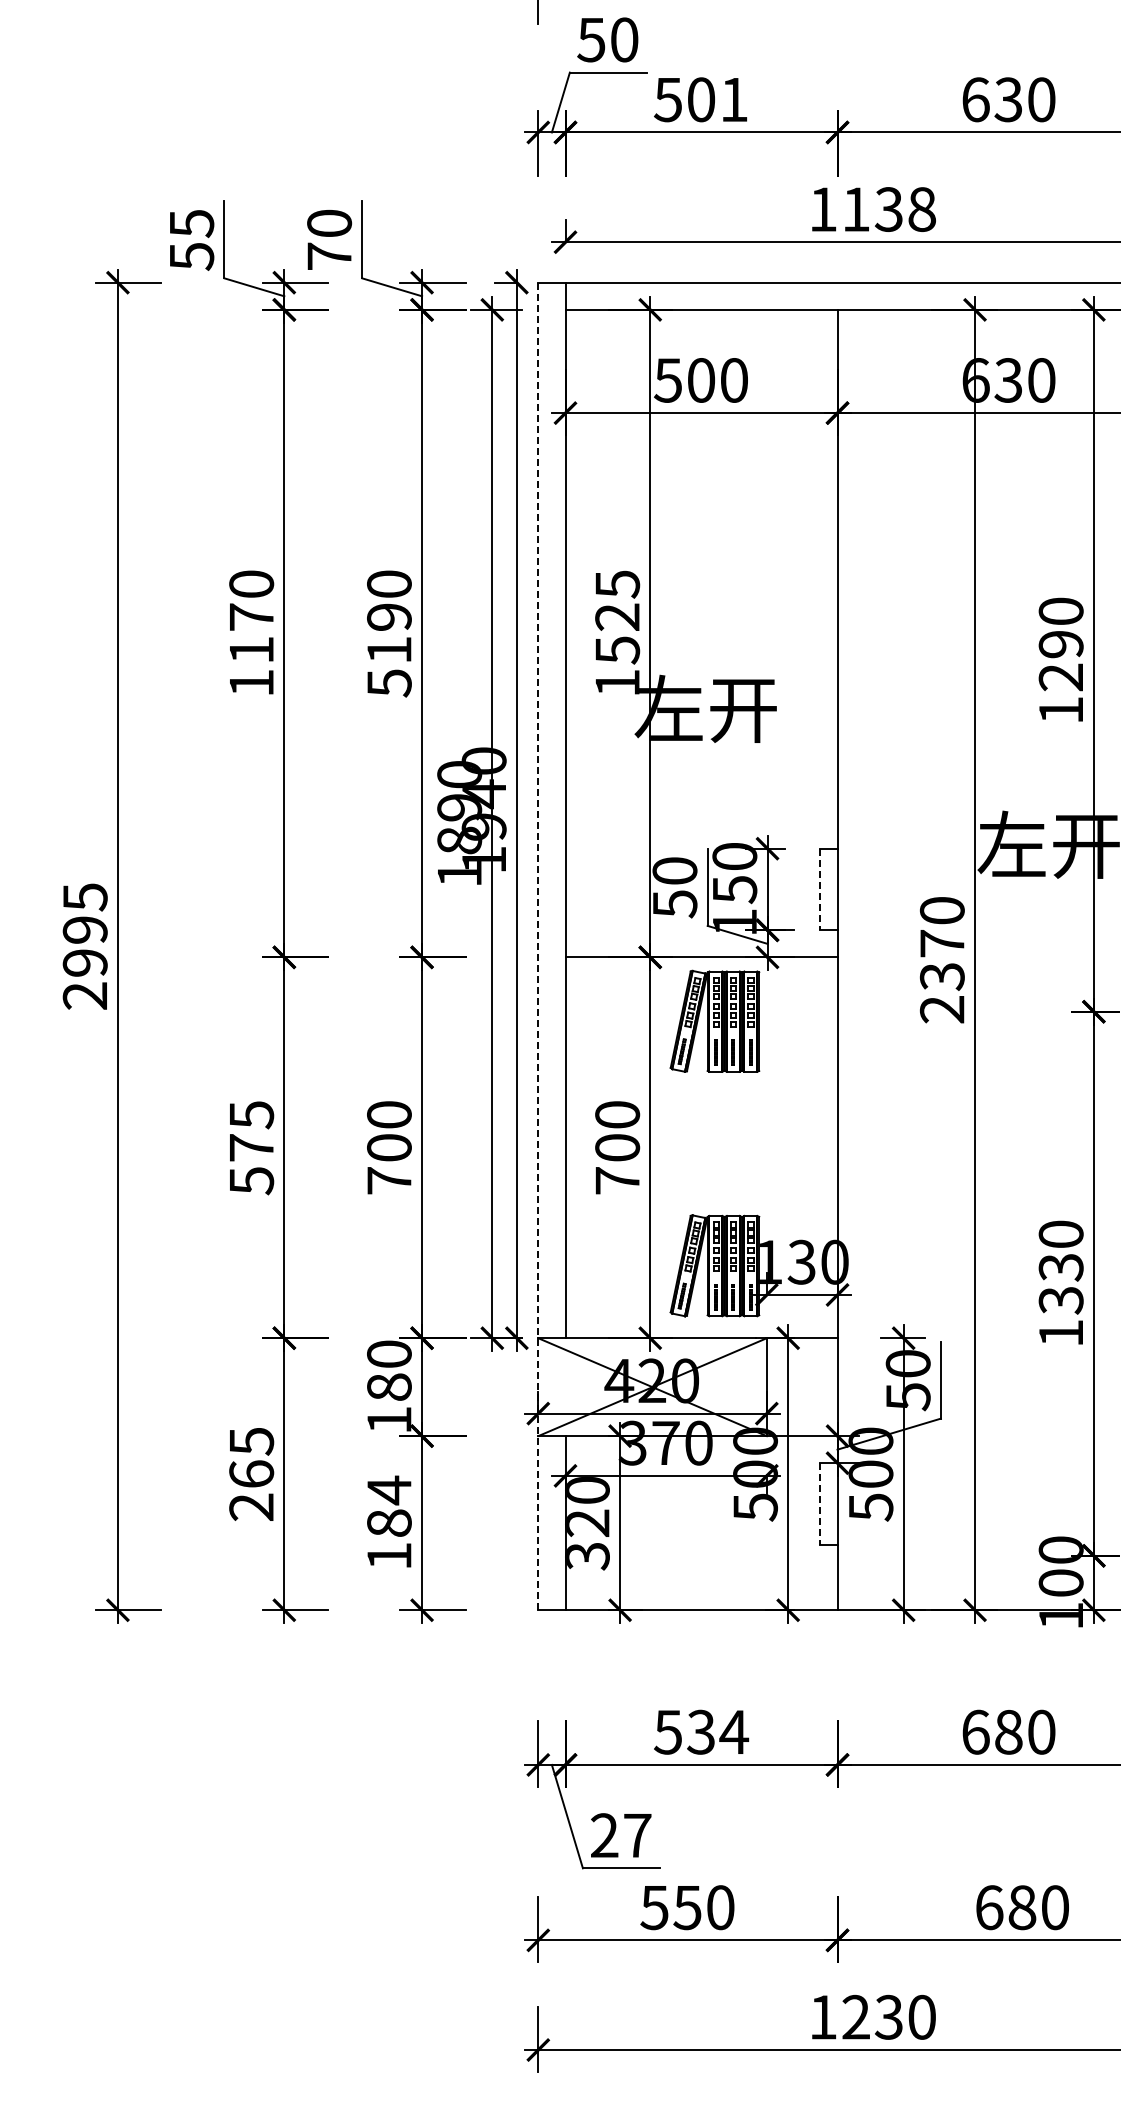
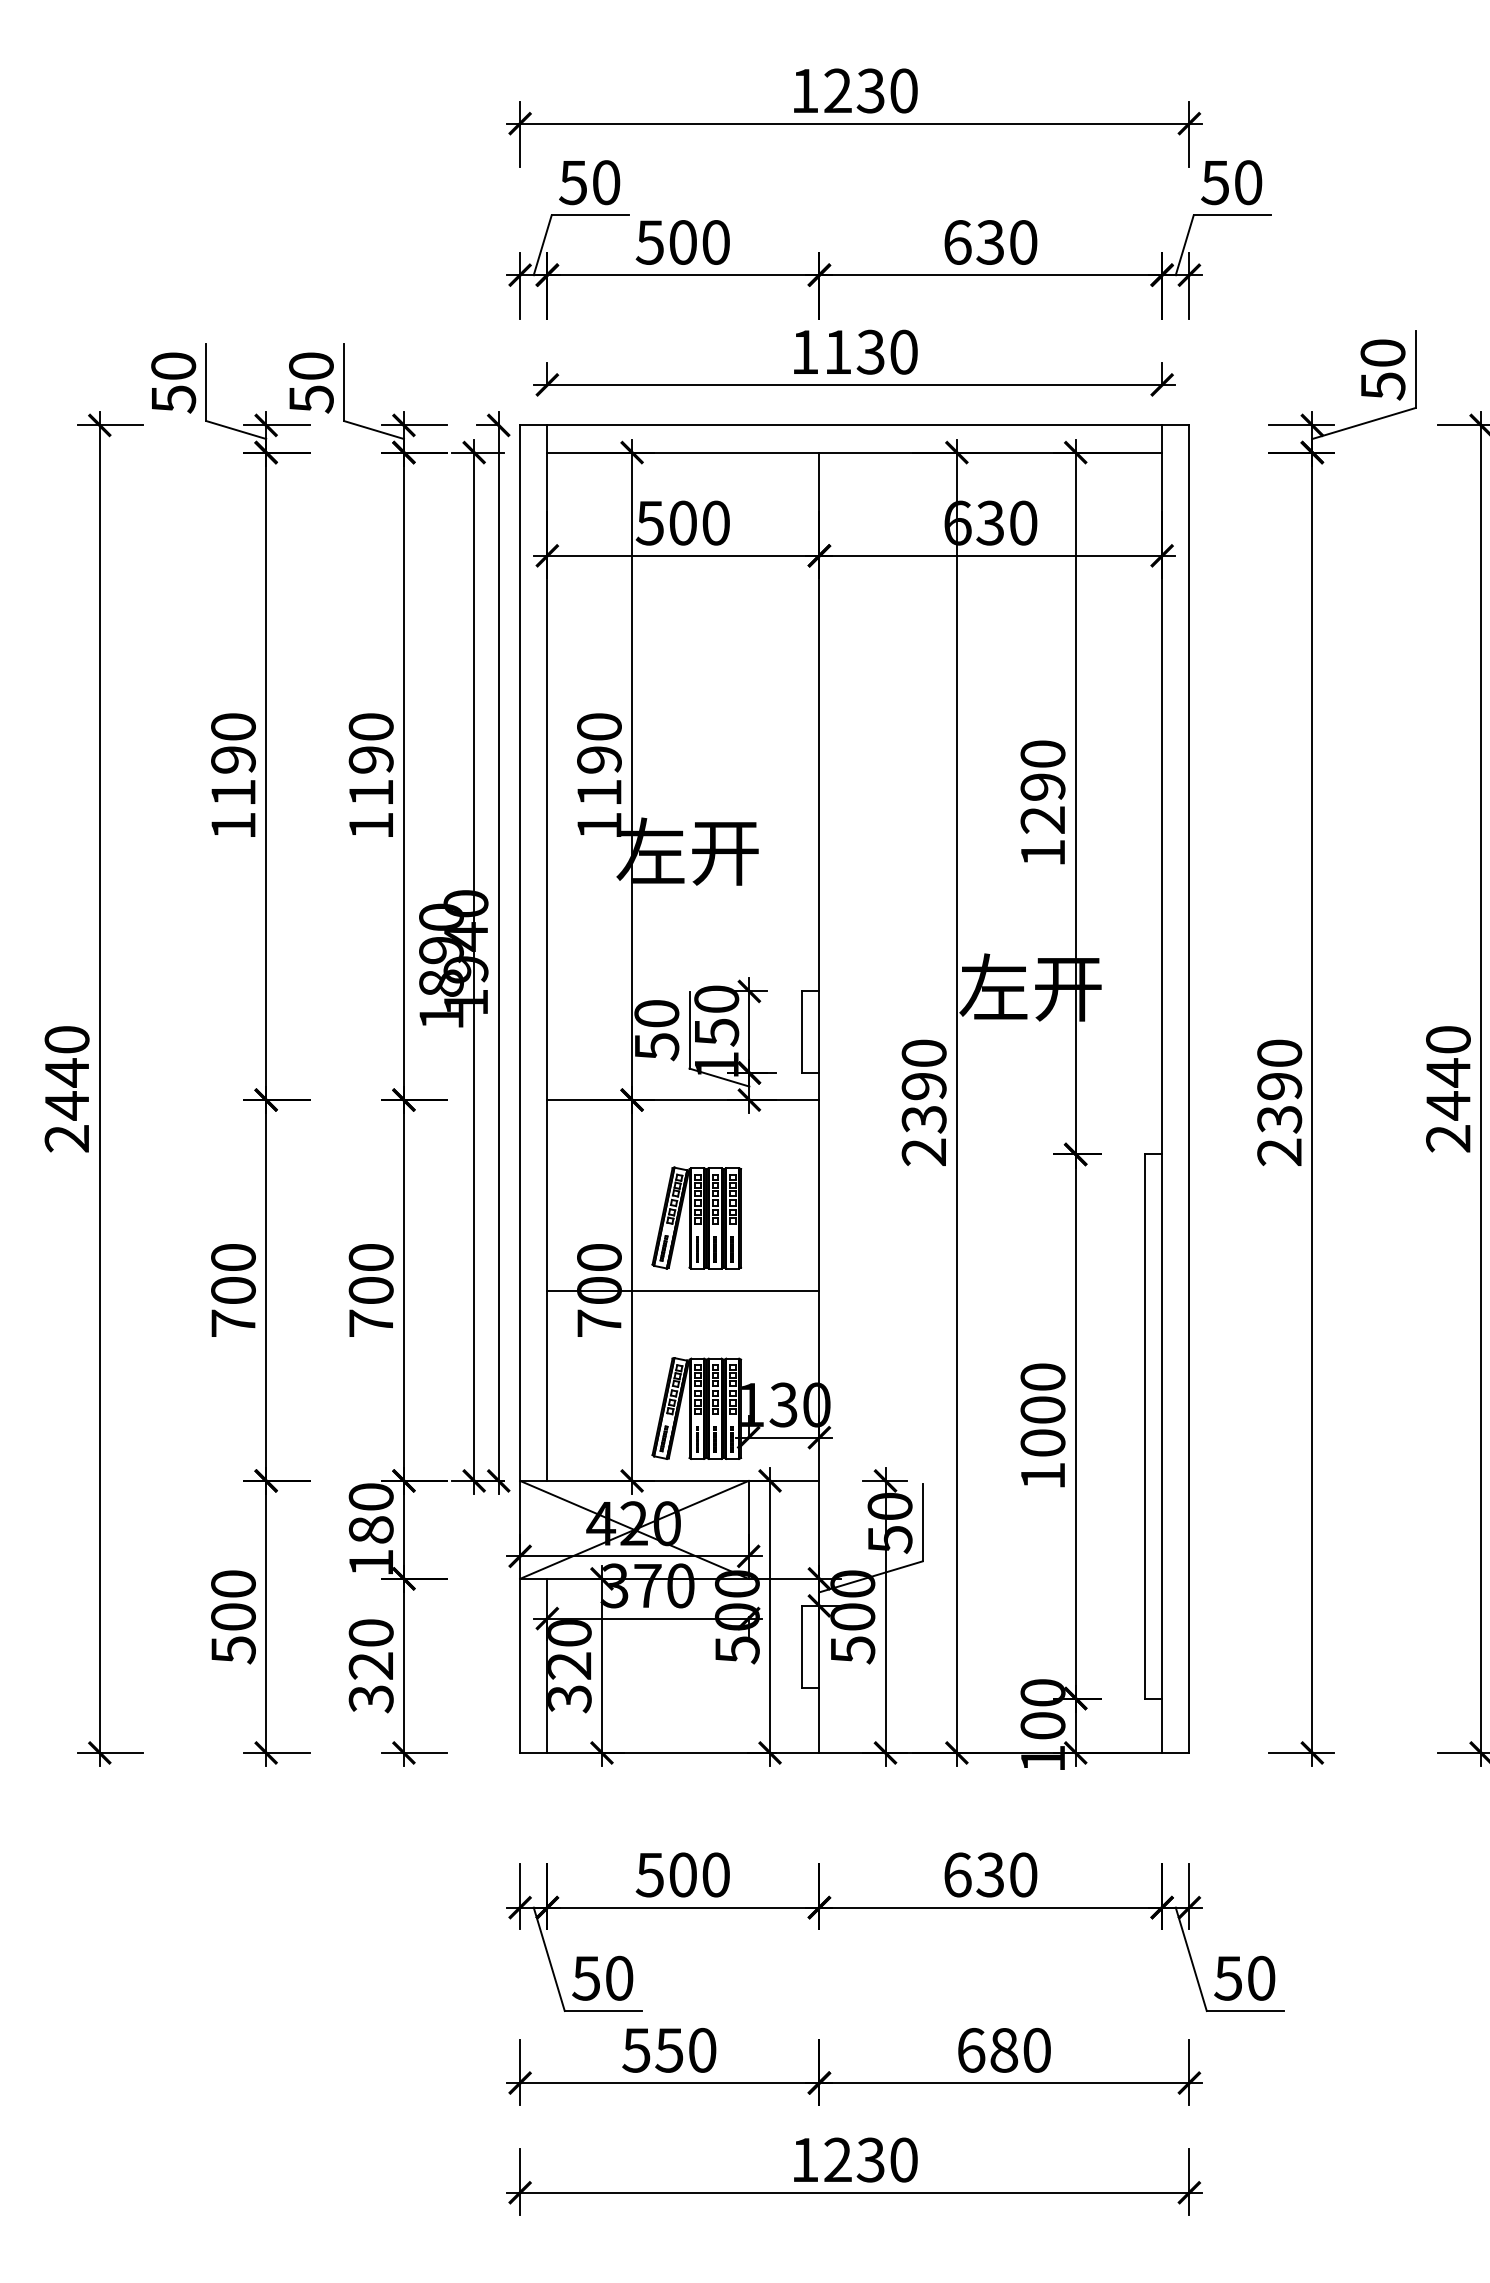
text: (733, 99) -> (715, 242), 501 -> 500
text: (921, 208) -> (903, 351), 1138 -> 1130
text: (191, 223) -> (173, 366), 55 -> 50
text: (329, 256) -> (311, 399), 70 -> 50
text: (251, 616) -> (233, 759), 1170 -> 1190
text: (617, 617) -> (599, 760), 1525 -> 1190
text: (389, 683) -> (371, 826), 5190 -> 1190
line: (819, 889) -> (801, 1032), dashed -> solid
text: (84, 930) -> (66, 1073), 2995 -> 2440
text: (941, 943) -> (923, 1086), 2370 -> 2390
line: (538, 946) -> (520, 1089), dashed -> solid
part: (714, 1020) -> (696, 1217), moved
line: (701, 1147) -> (683, 1290), added
text: (251, 1148) -> (233, 1291), 575 -> 700
text: (1060, 1283) -> (1042, 1426), 1330 -> 1000
text: (251, 1474) -> (233, 1617), 265 -> 500
line: (819, 1503) -> (801, 1646), dashed -> solid
text: (388, 1522) -> (370, 1665), 184 -> 320
text: (717, 1731) -> (699, 1874), 534 -> 500
text: (1008, 1731) -> (990, 1874), 680 -> 630
text: (620, 1834) -> (602, 1977), 27 -> 50

